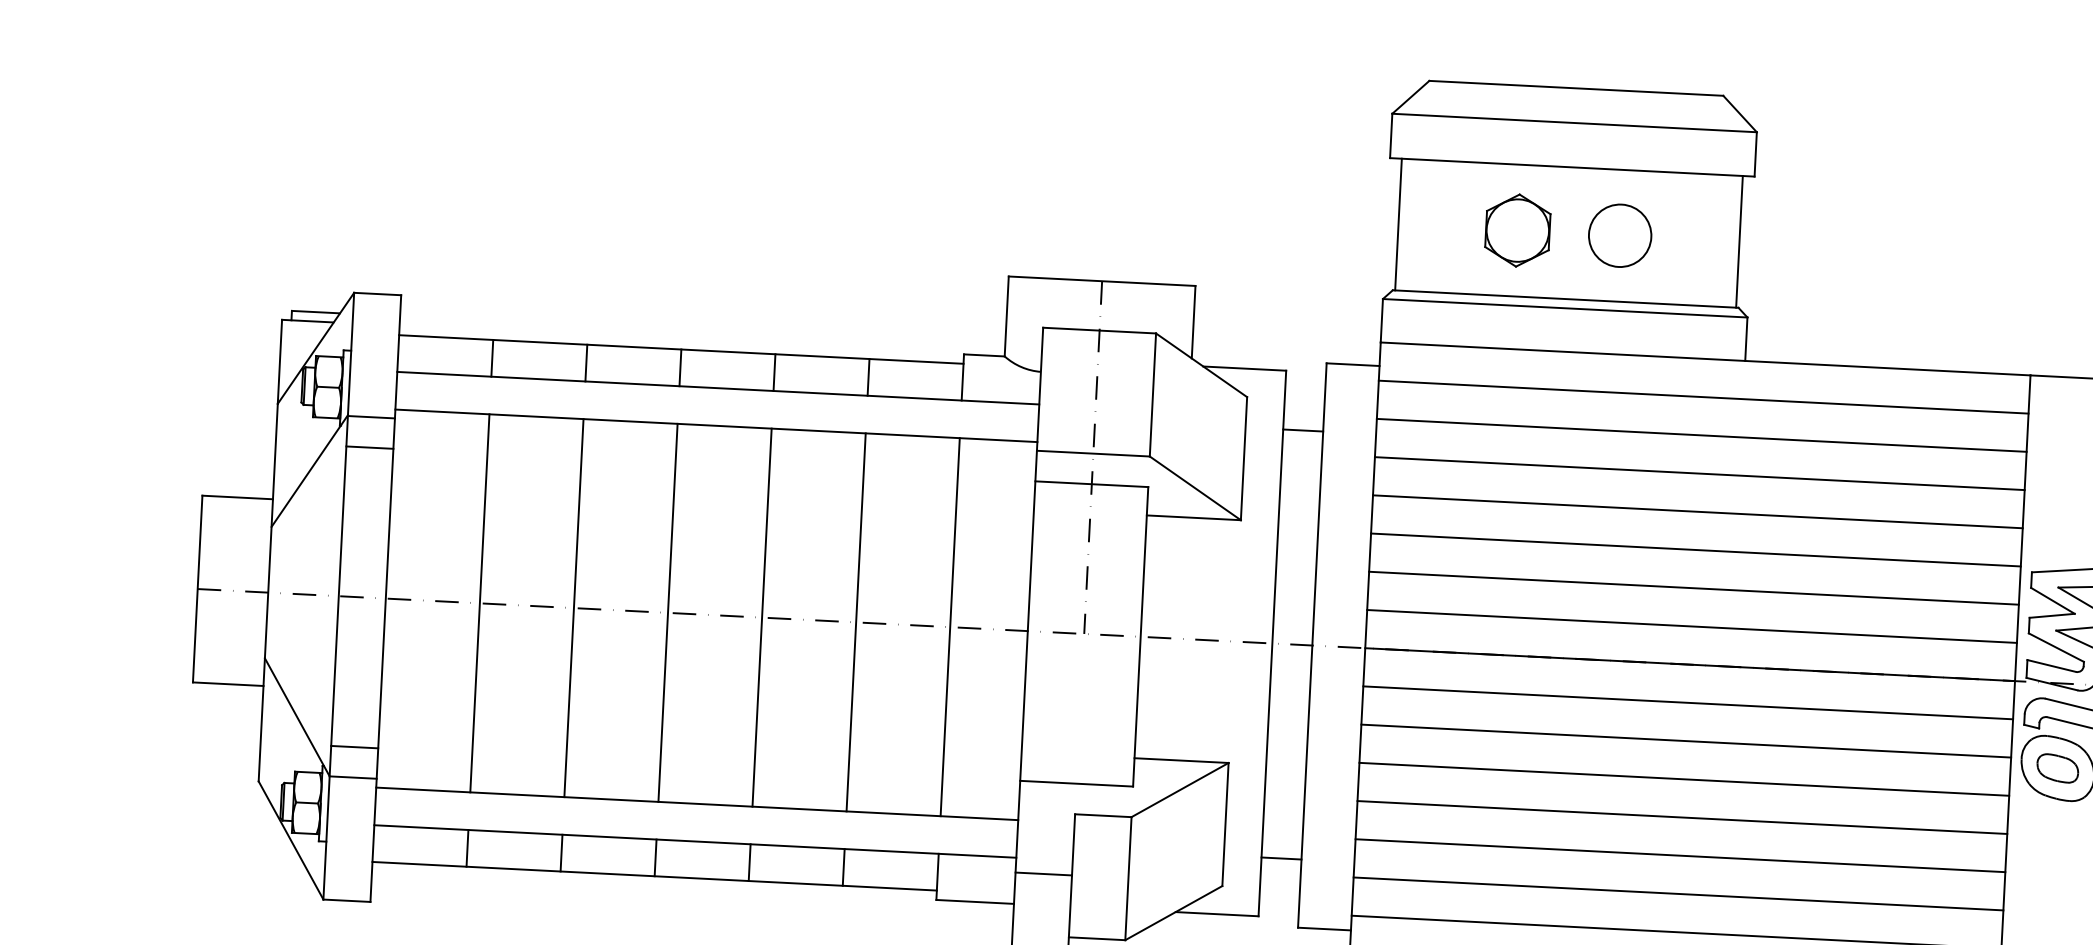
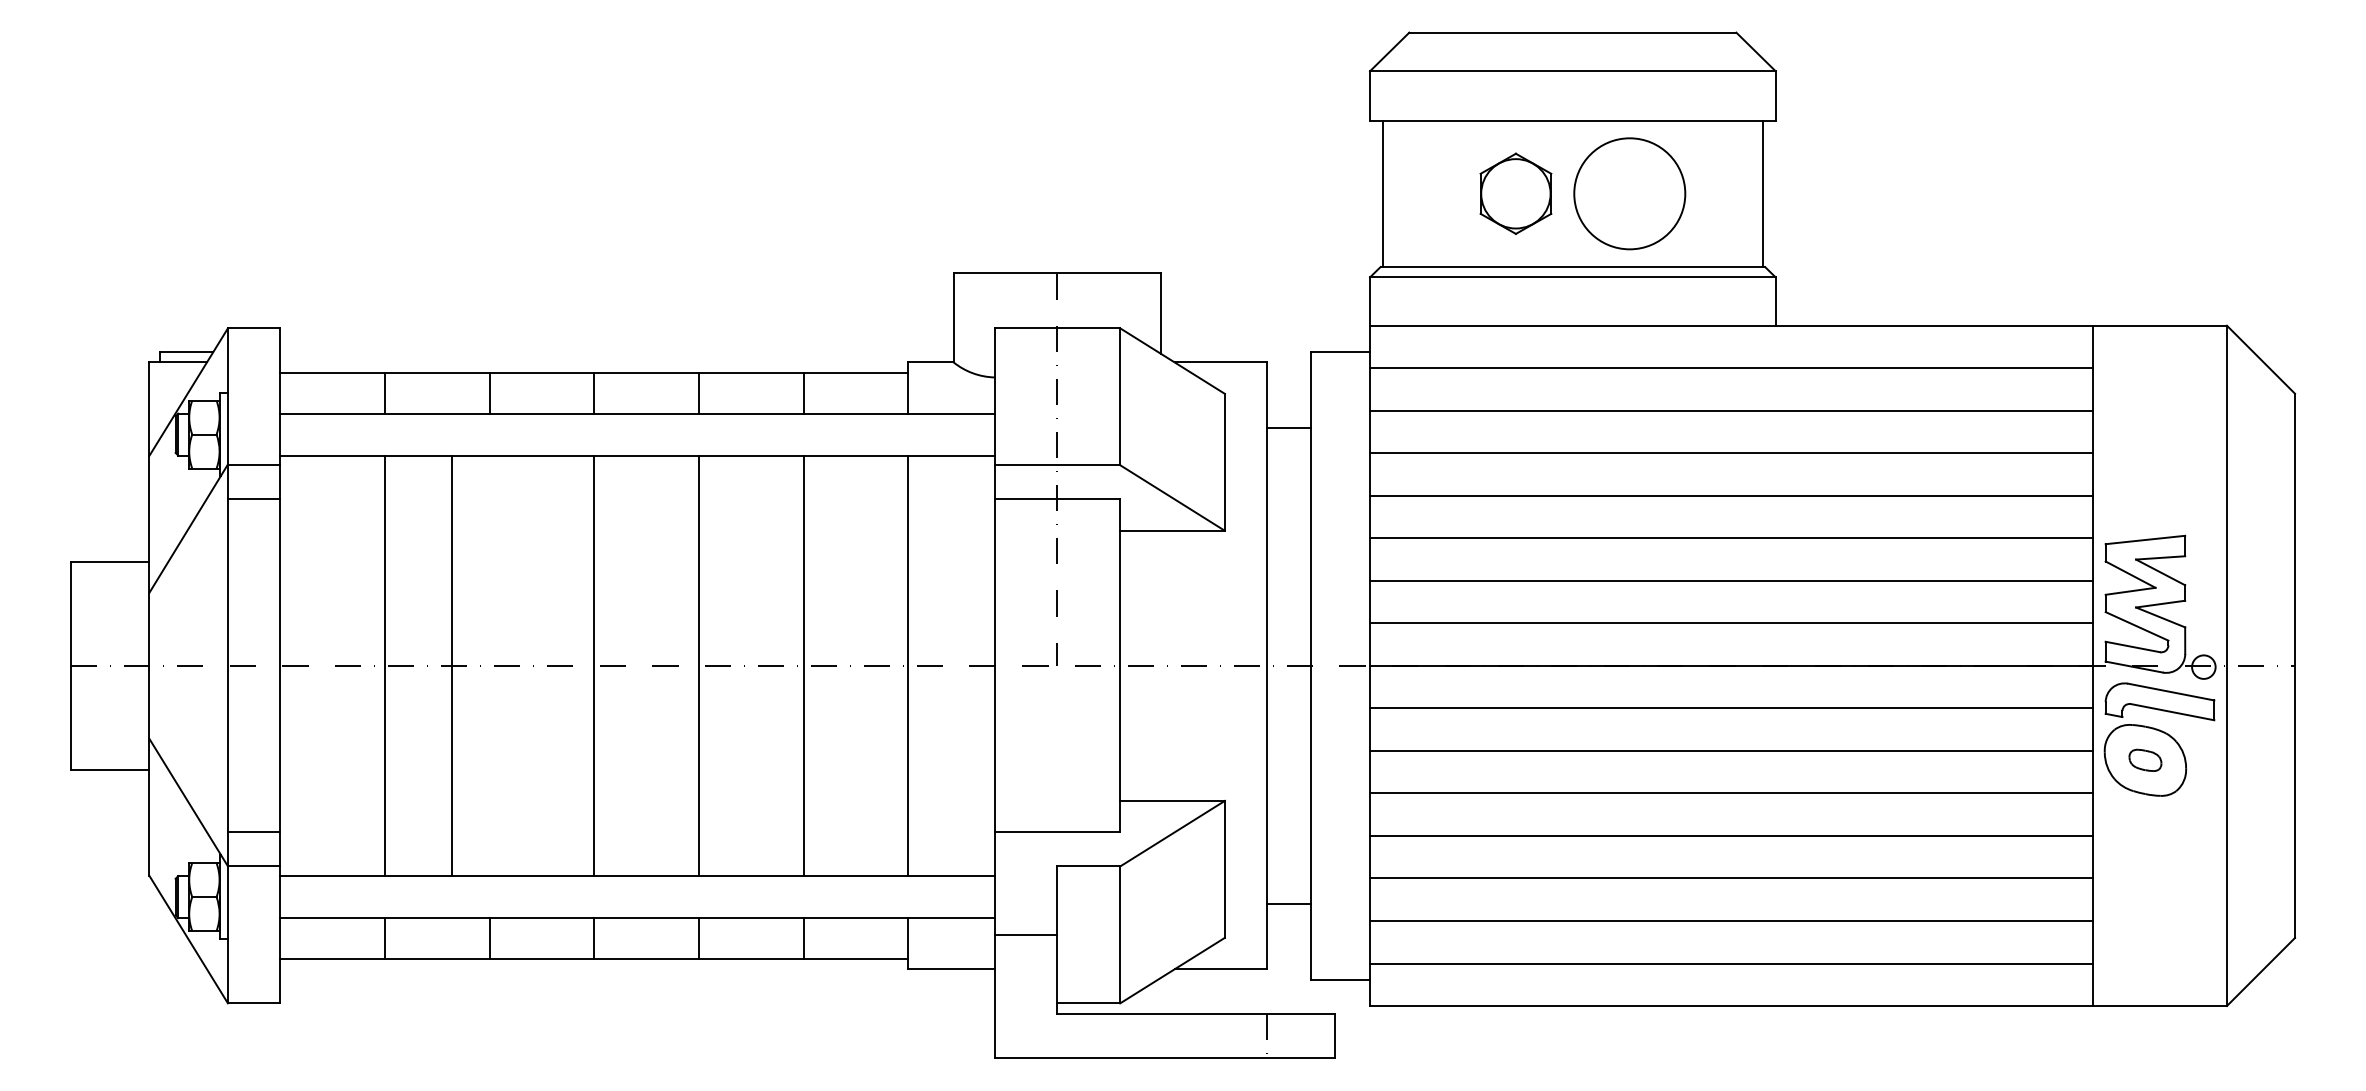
circle: (1619, 235) -> (1629, 193), size x1.6
line: (573, 607) -> (451, 665), moved
part: (2057, 768) -> (2145, 760), size x0.7

